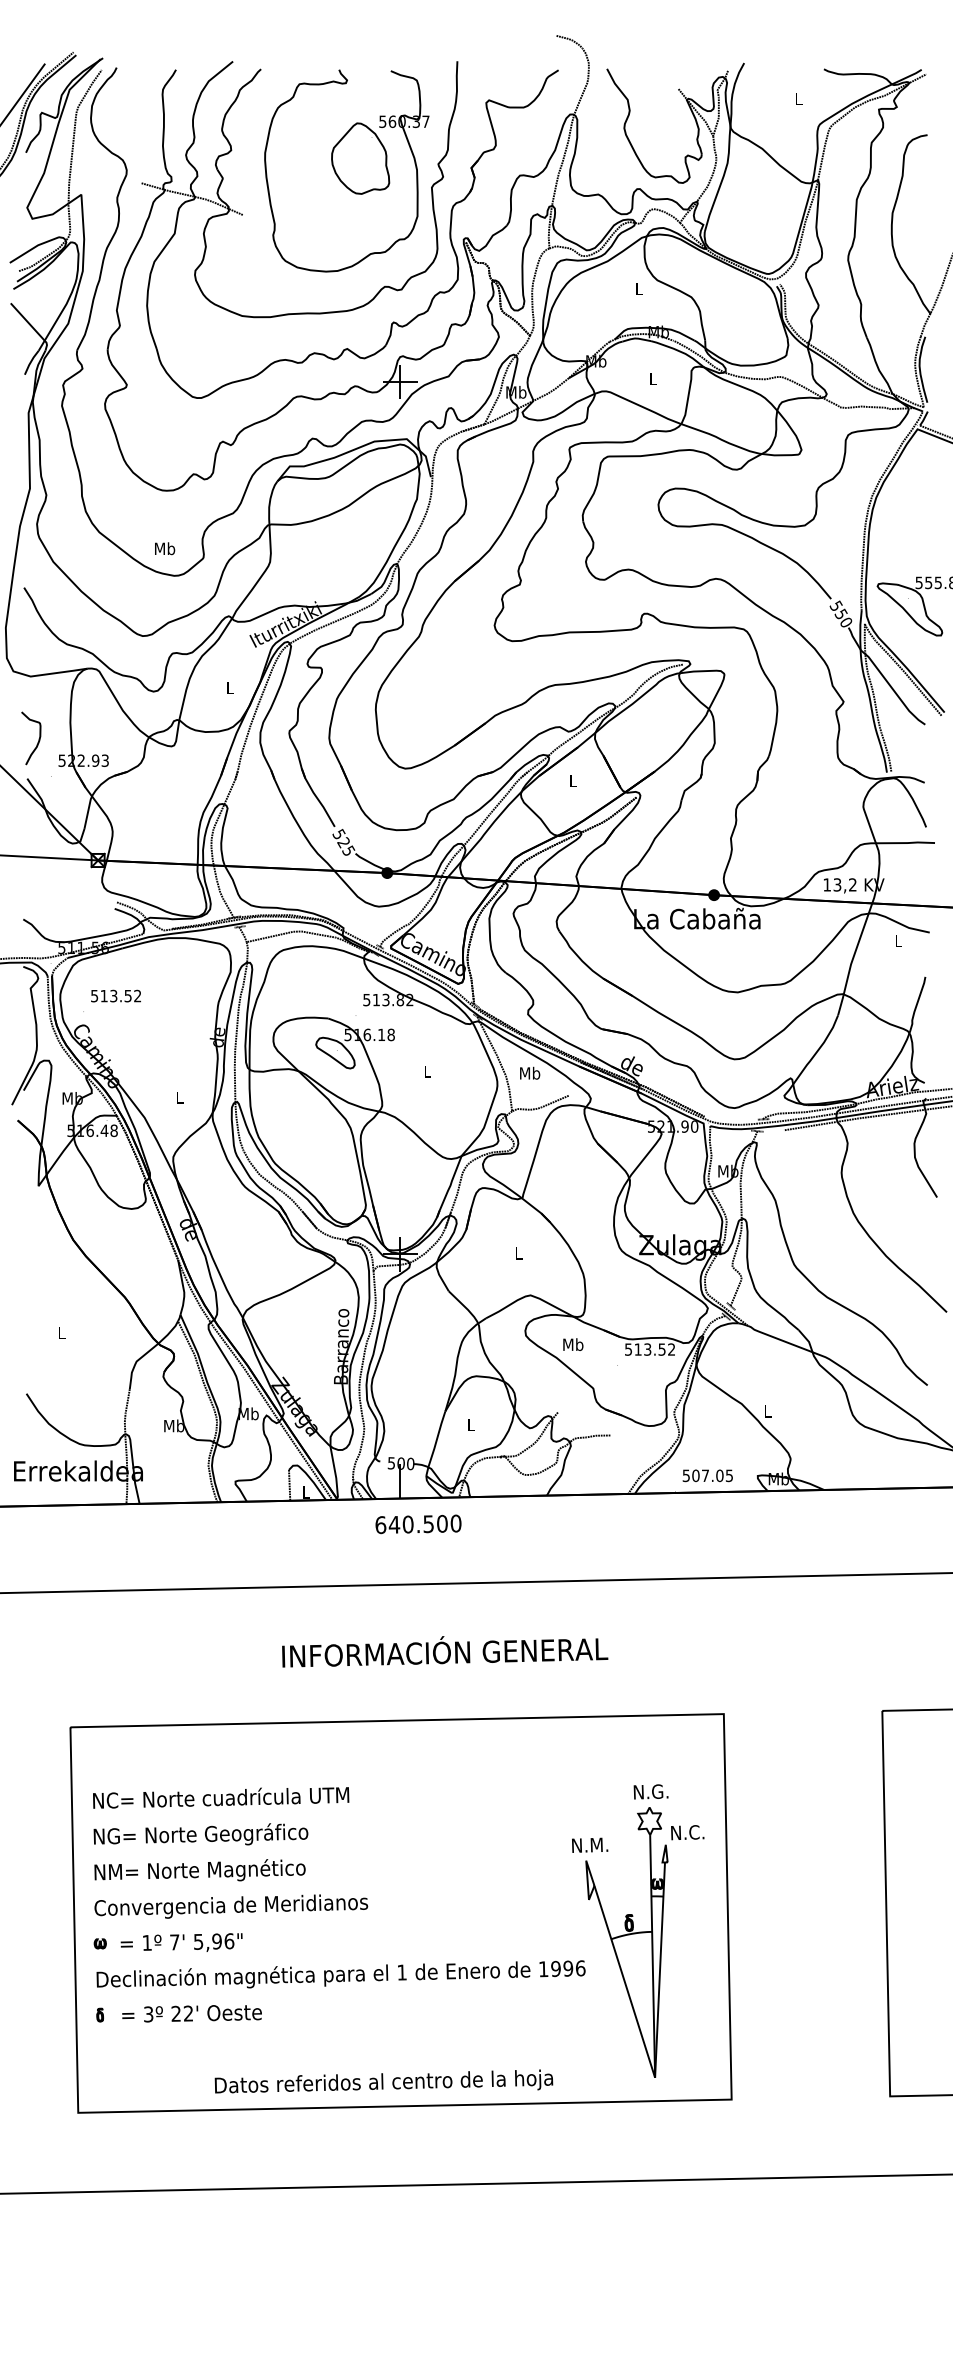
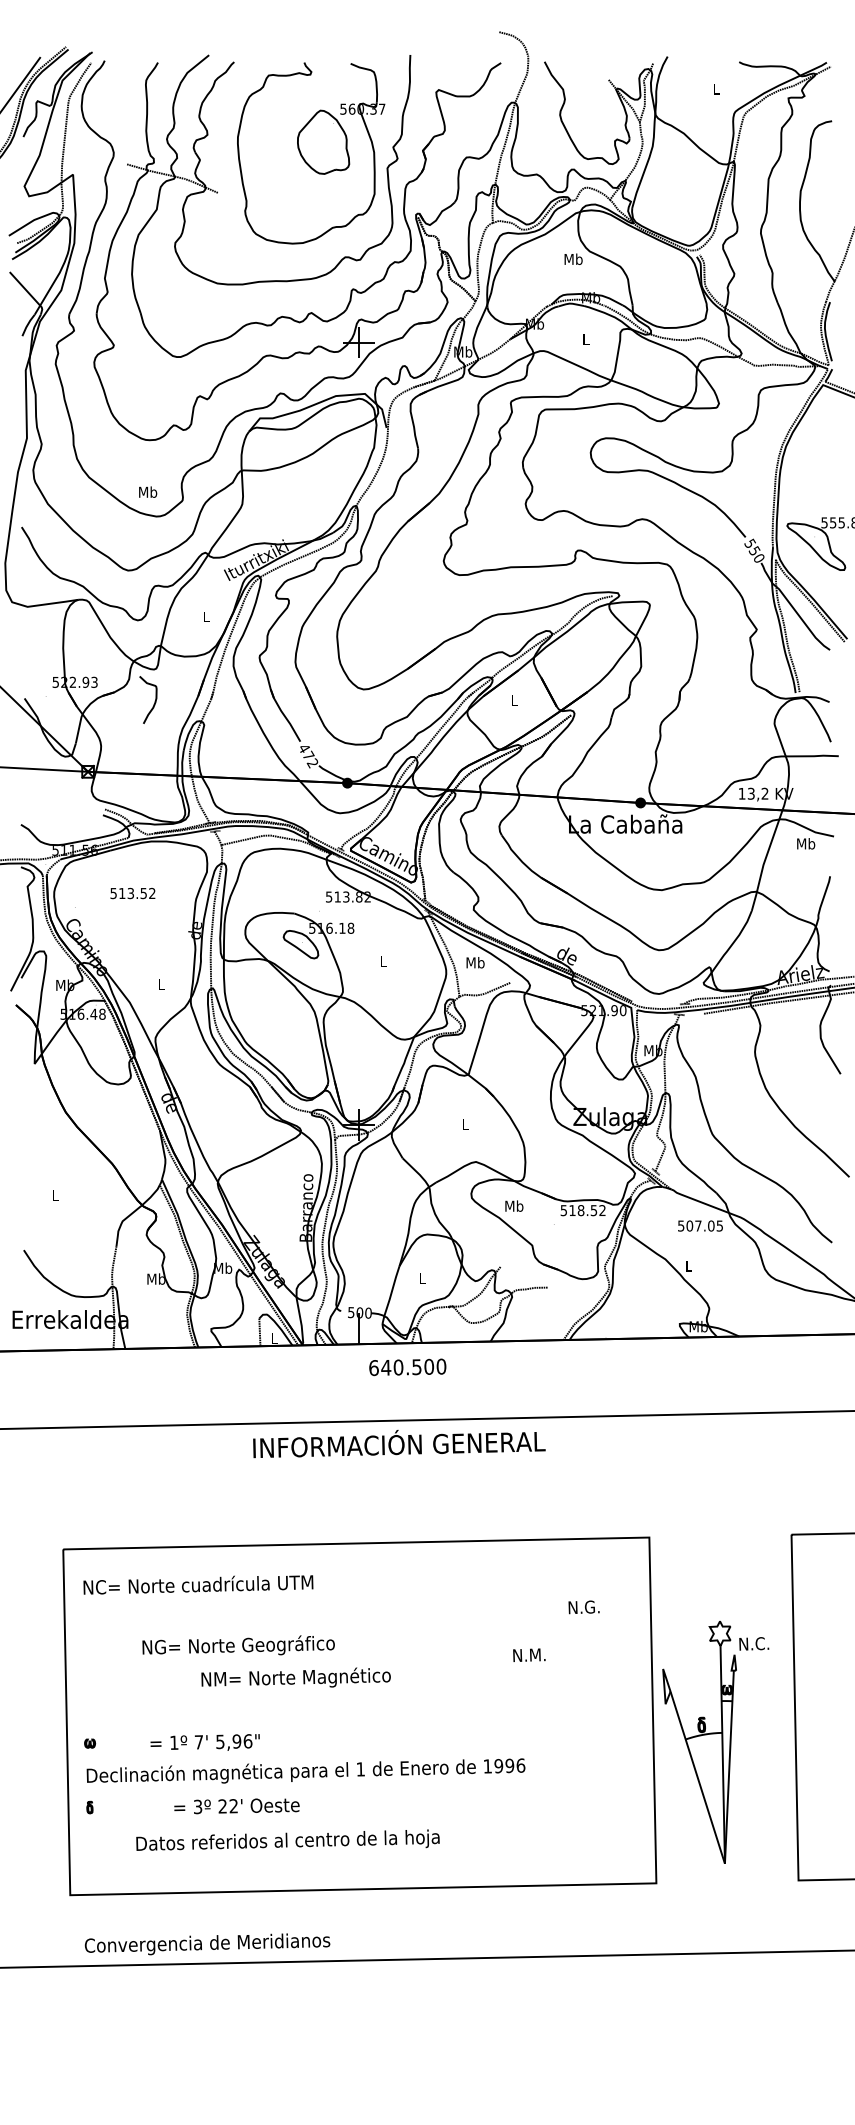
text: (639, 288) -> (573, 258), L -> Mb
curve: (38, 738) -> (154, 700), moved
text: (343, 842) -> (308, 755), 525 -> 472
text: (898, 940) -> (806, 843), L -> Mb
text: (115, 995) -> (132, 892), moved
text: (647, 1349) -> (580, 1210), 513.52 -> 518.52
text: (707, 1475) -> (700, 1225), moved
text: (418, 1524) -> (407, 1367), moved
text: (445, 1651) -> (399, 1443), moved
text: (221, 1797) -> (198, 1584), moved
text: (200, 1834) -> (238, 1645), moved
text: (199, 1870) -> (295, 1677), moved
text: (231, 1906) -> (207, 1944), moved
text: (181, 1942) -> (205, 1742), moved
part: (644, 1942) -> (715, 1742), moved
text: (191, 2013) -> (236, 1806), moved
text: (383, 2081) -> (287, 1840), moved

